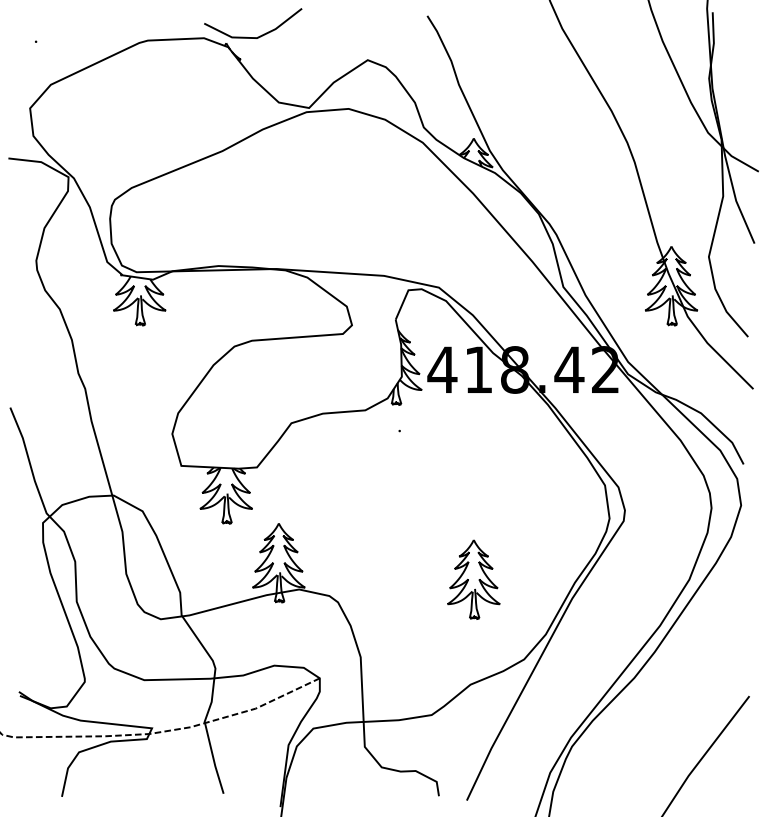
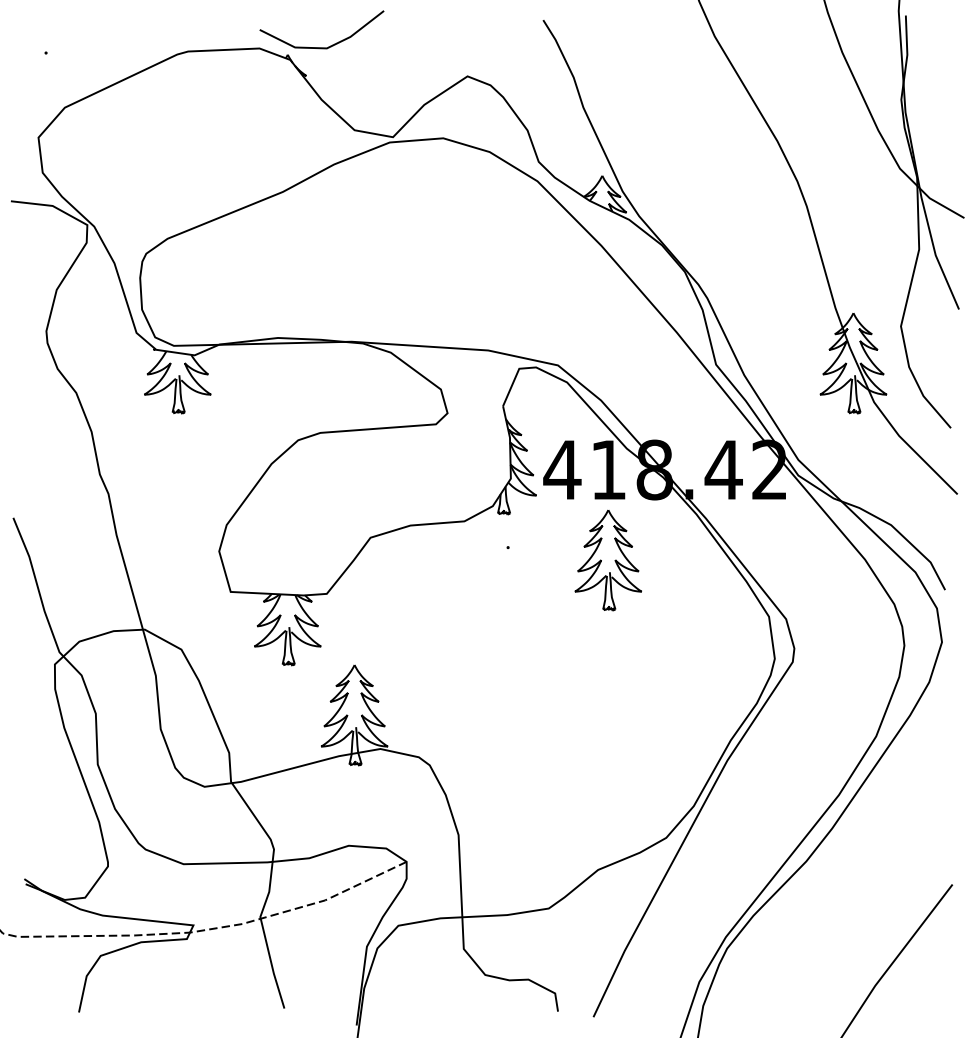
part: (473, 579) -> (607, 560), moved

